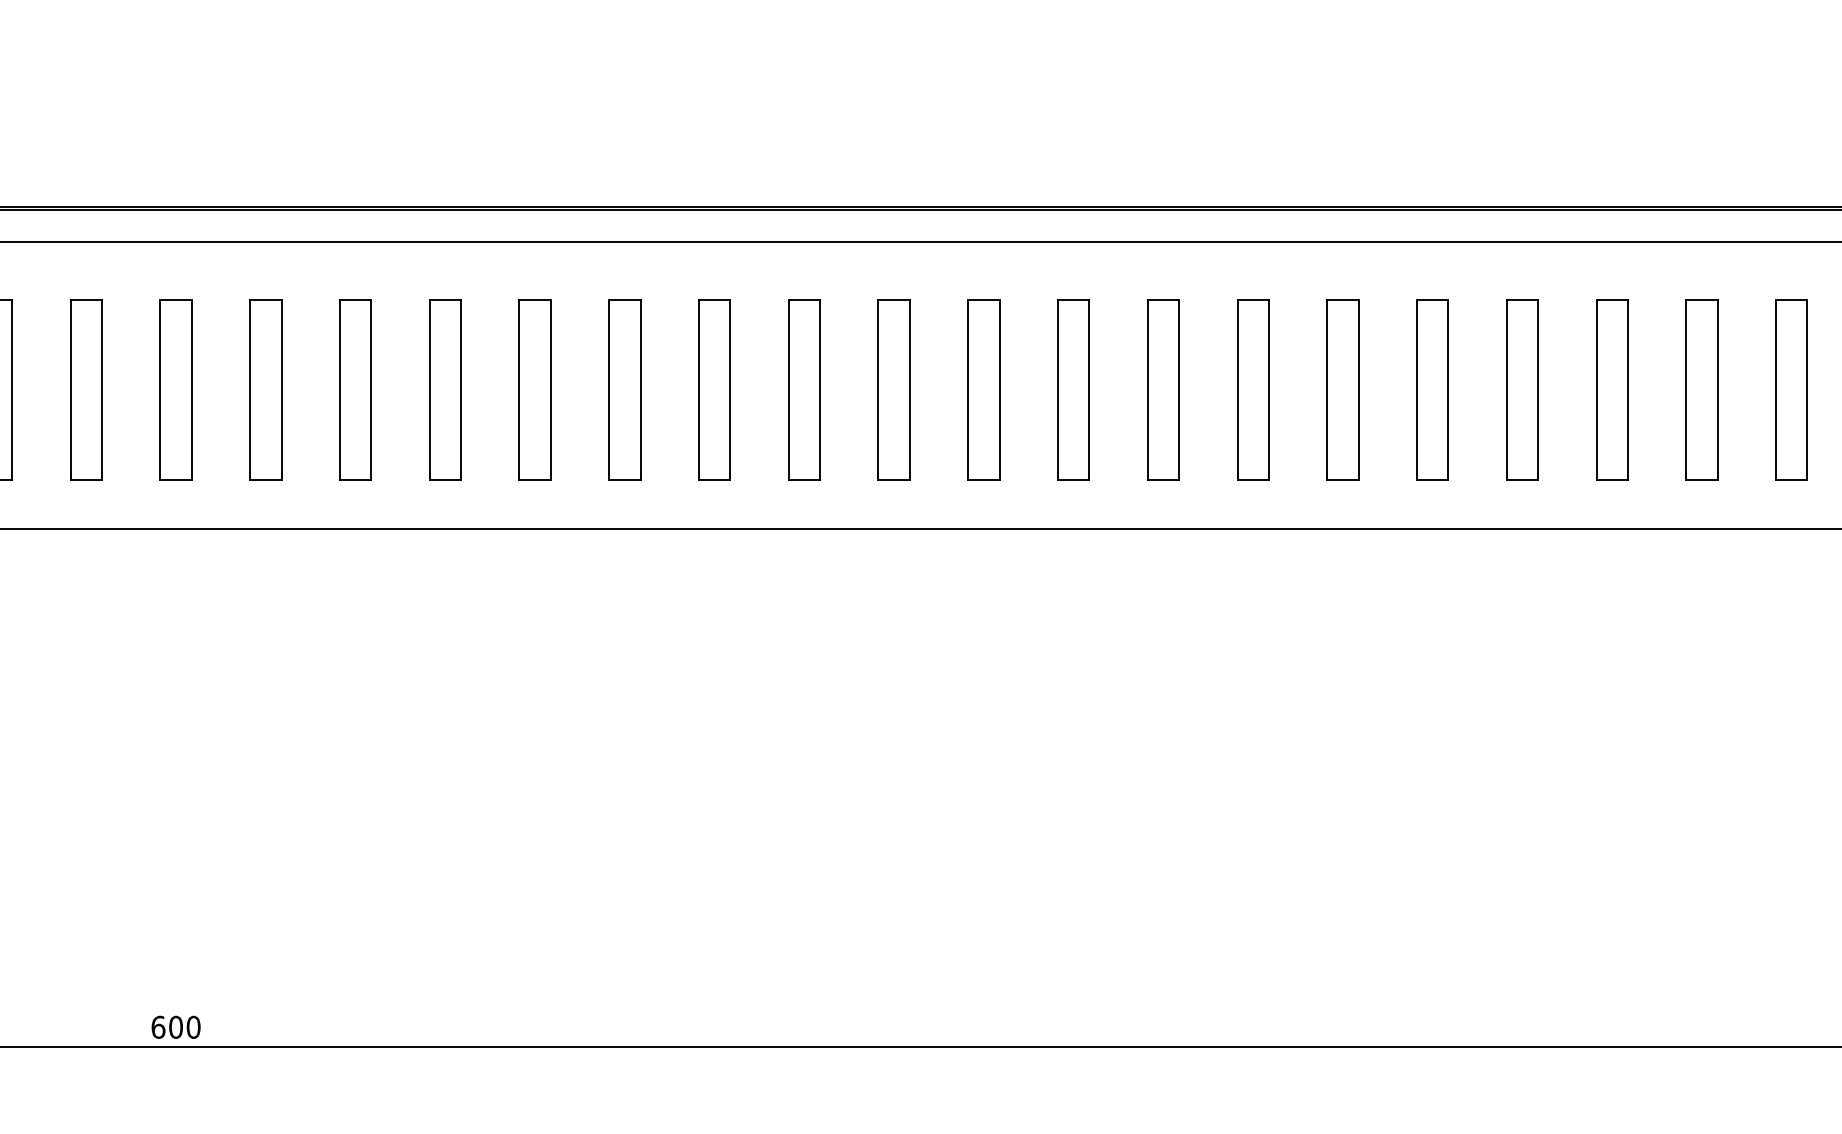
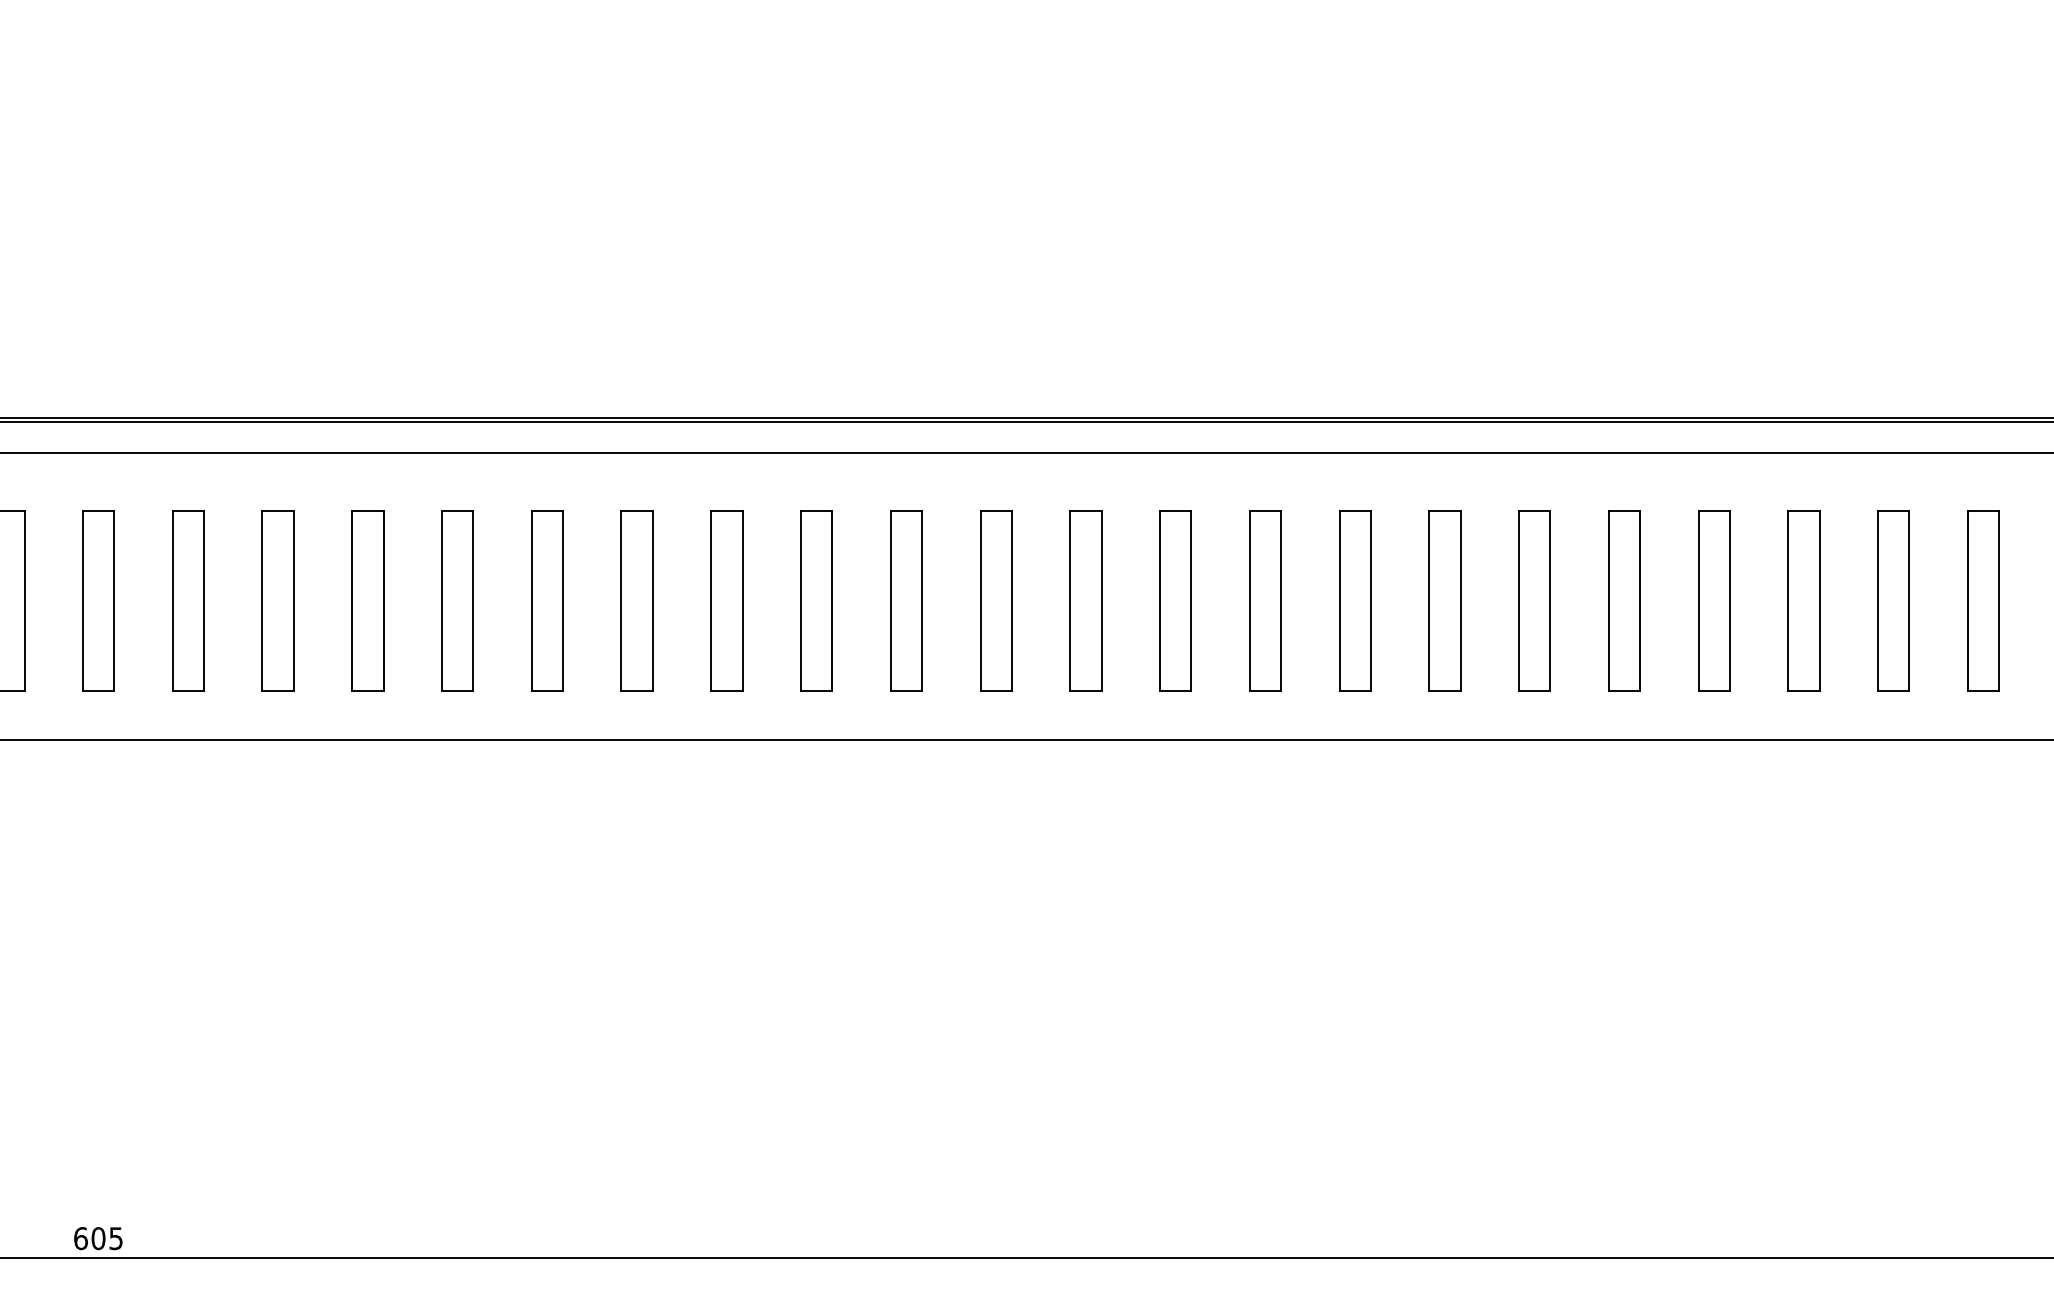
text: (194, 1027) -> (116, 1238), 600 -> 605

